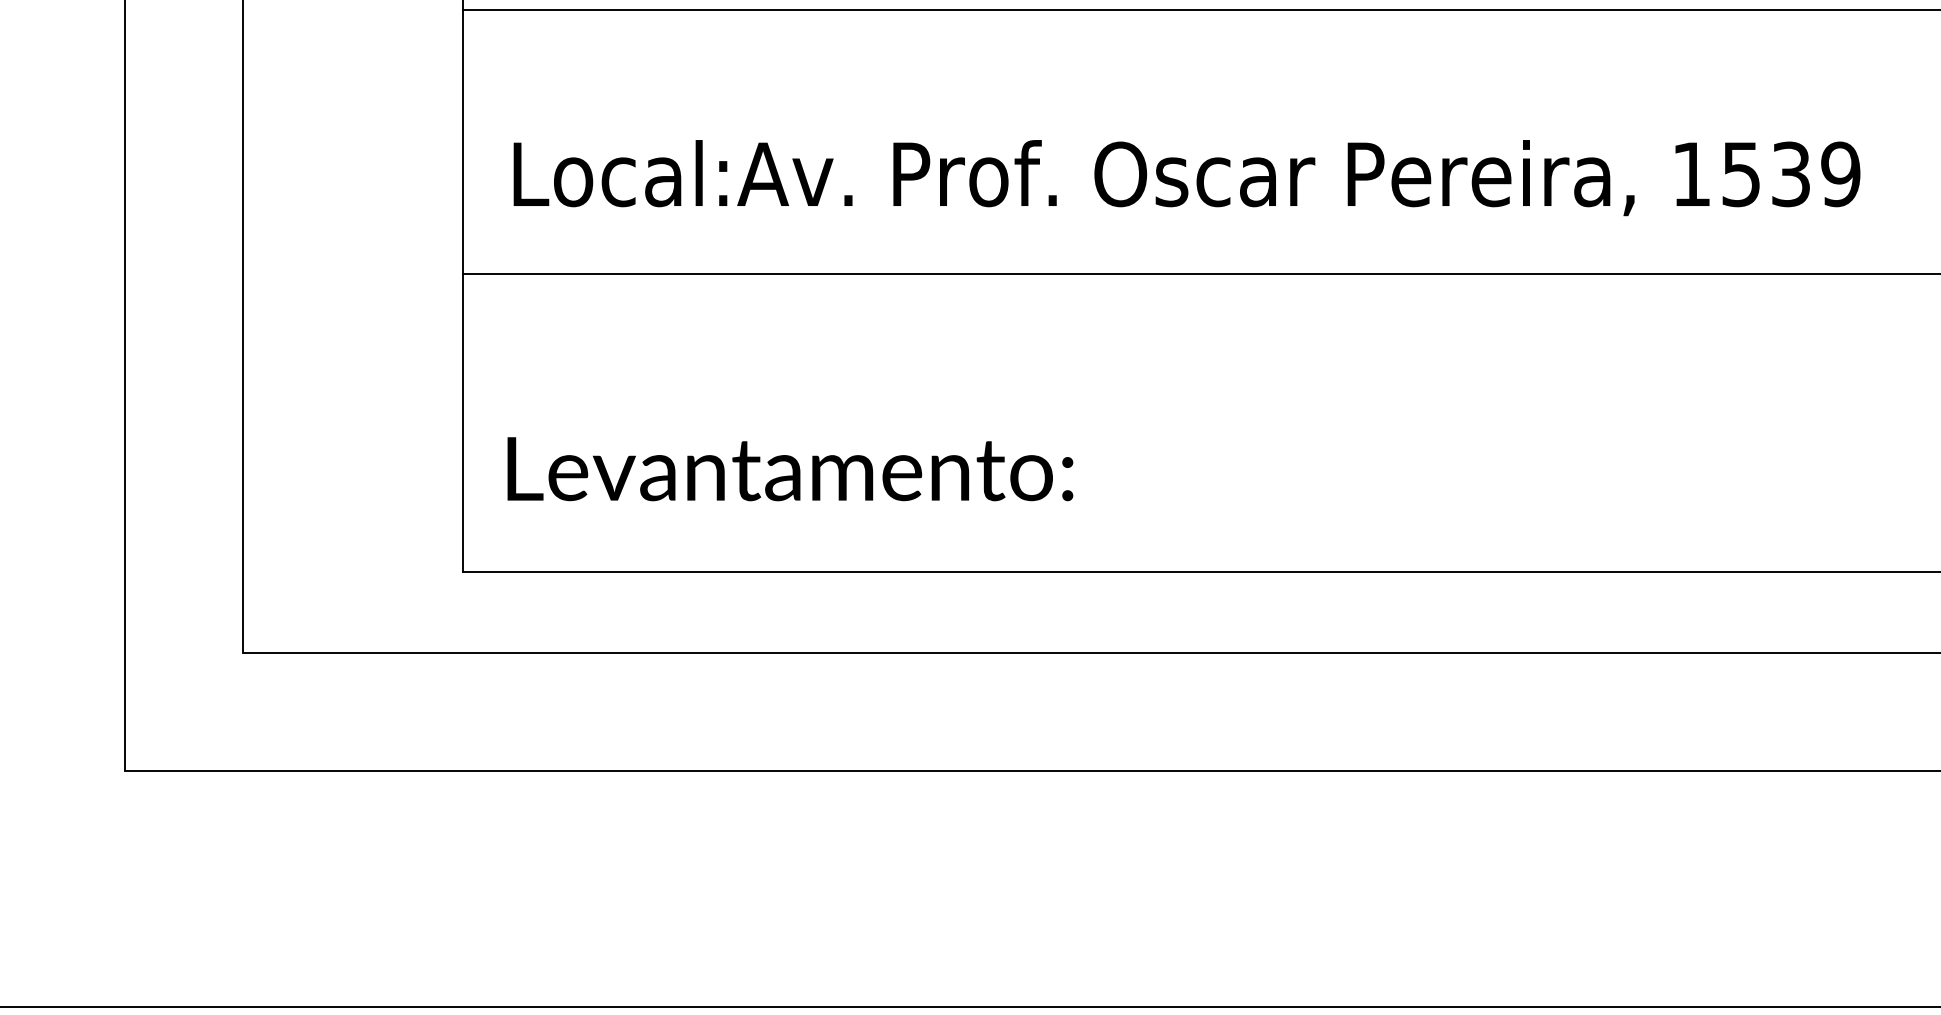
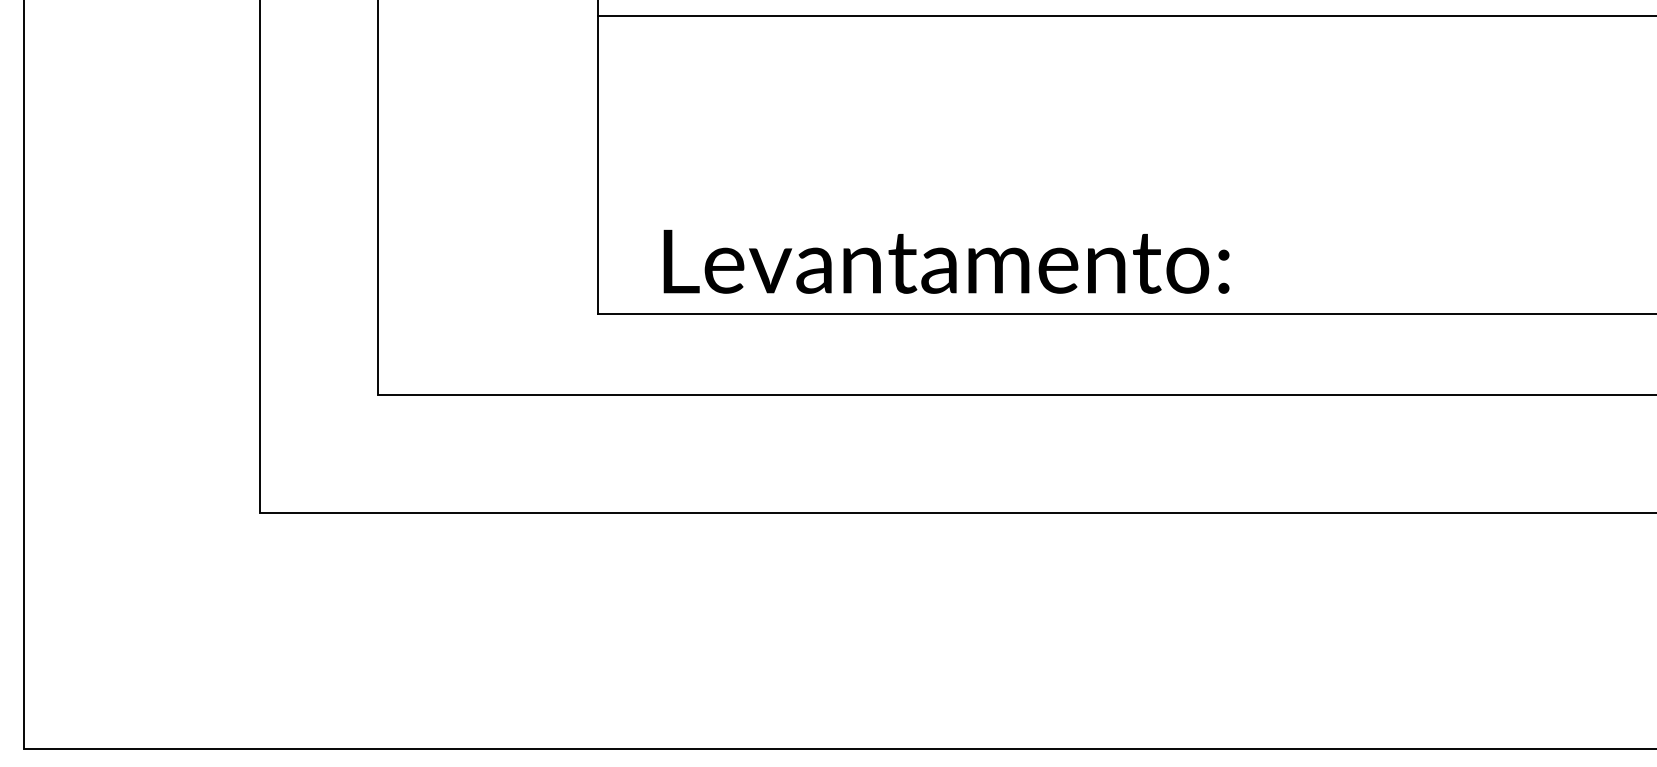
text: (790, 469) -> (946, 262), moved

